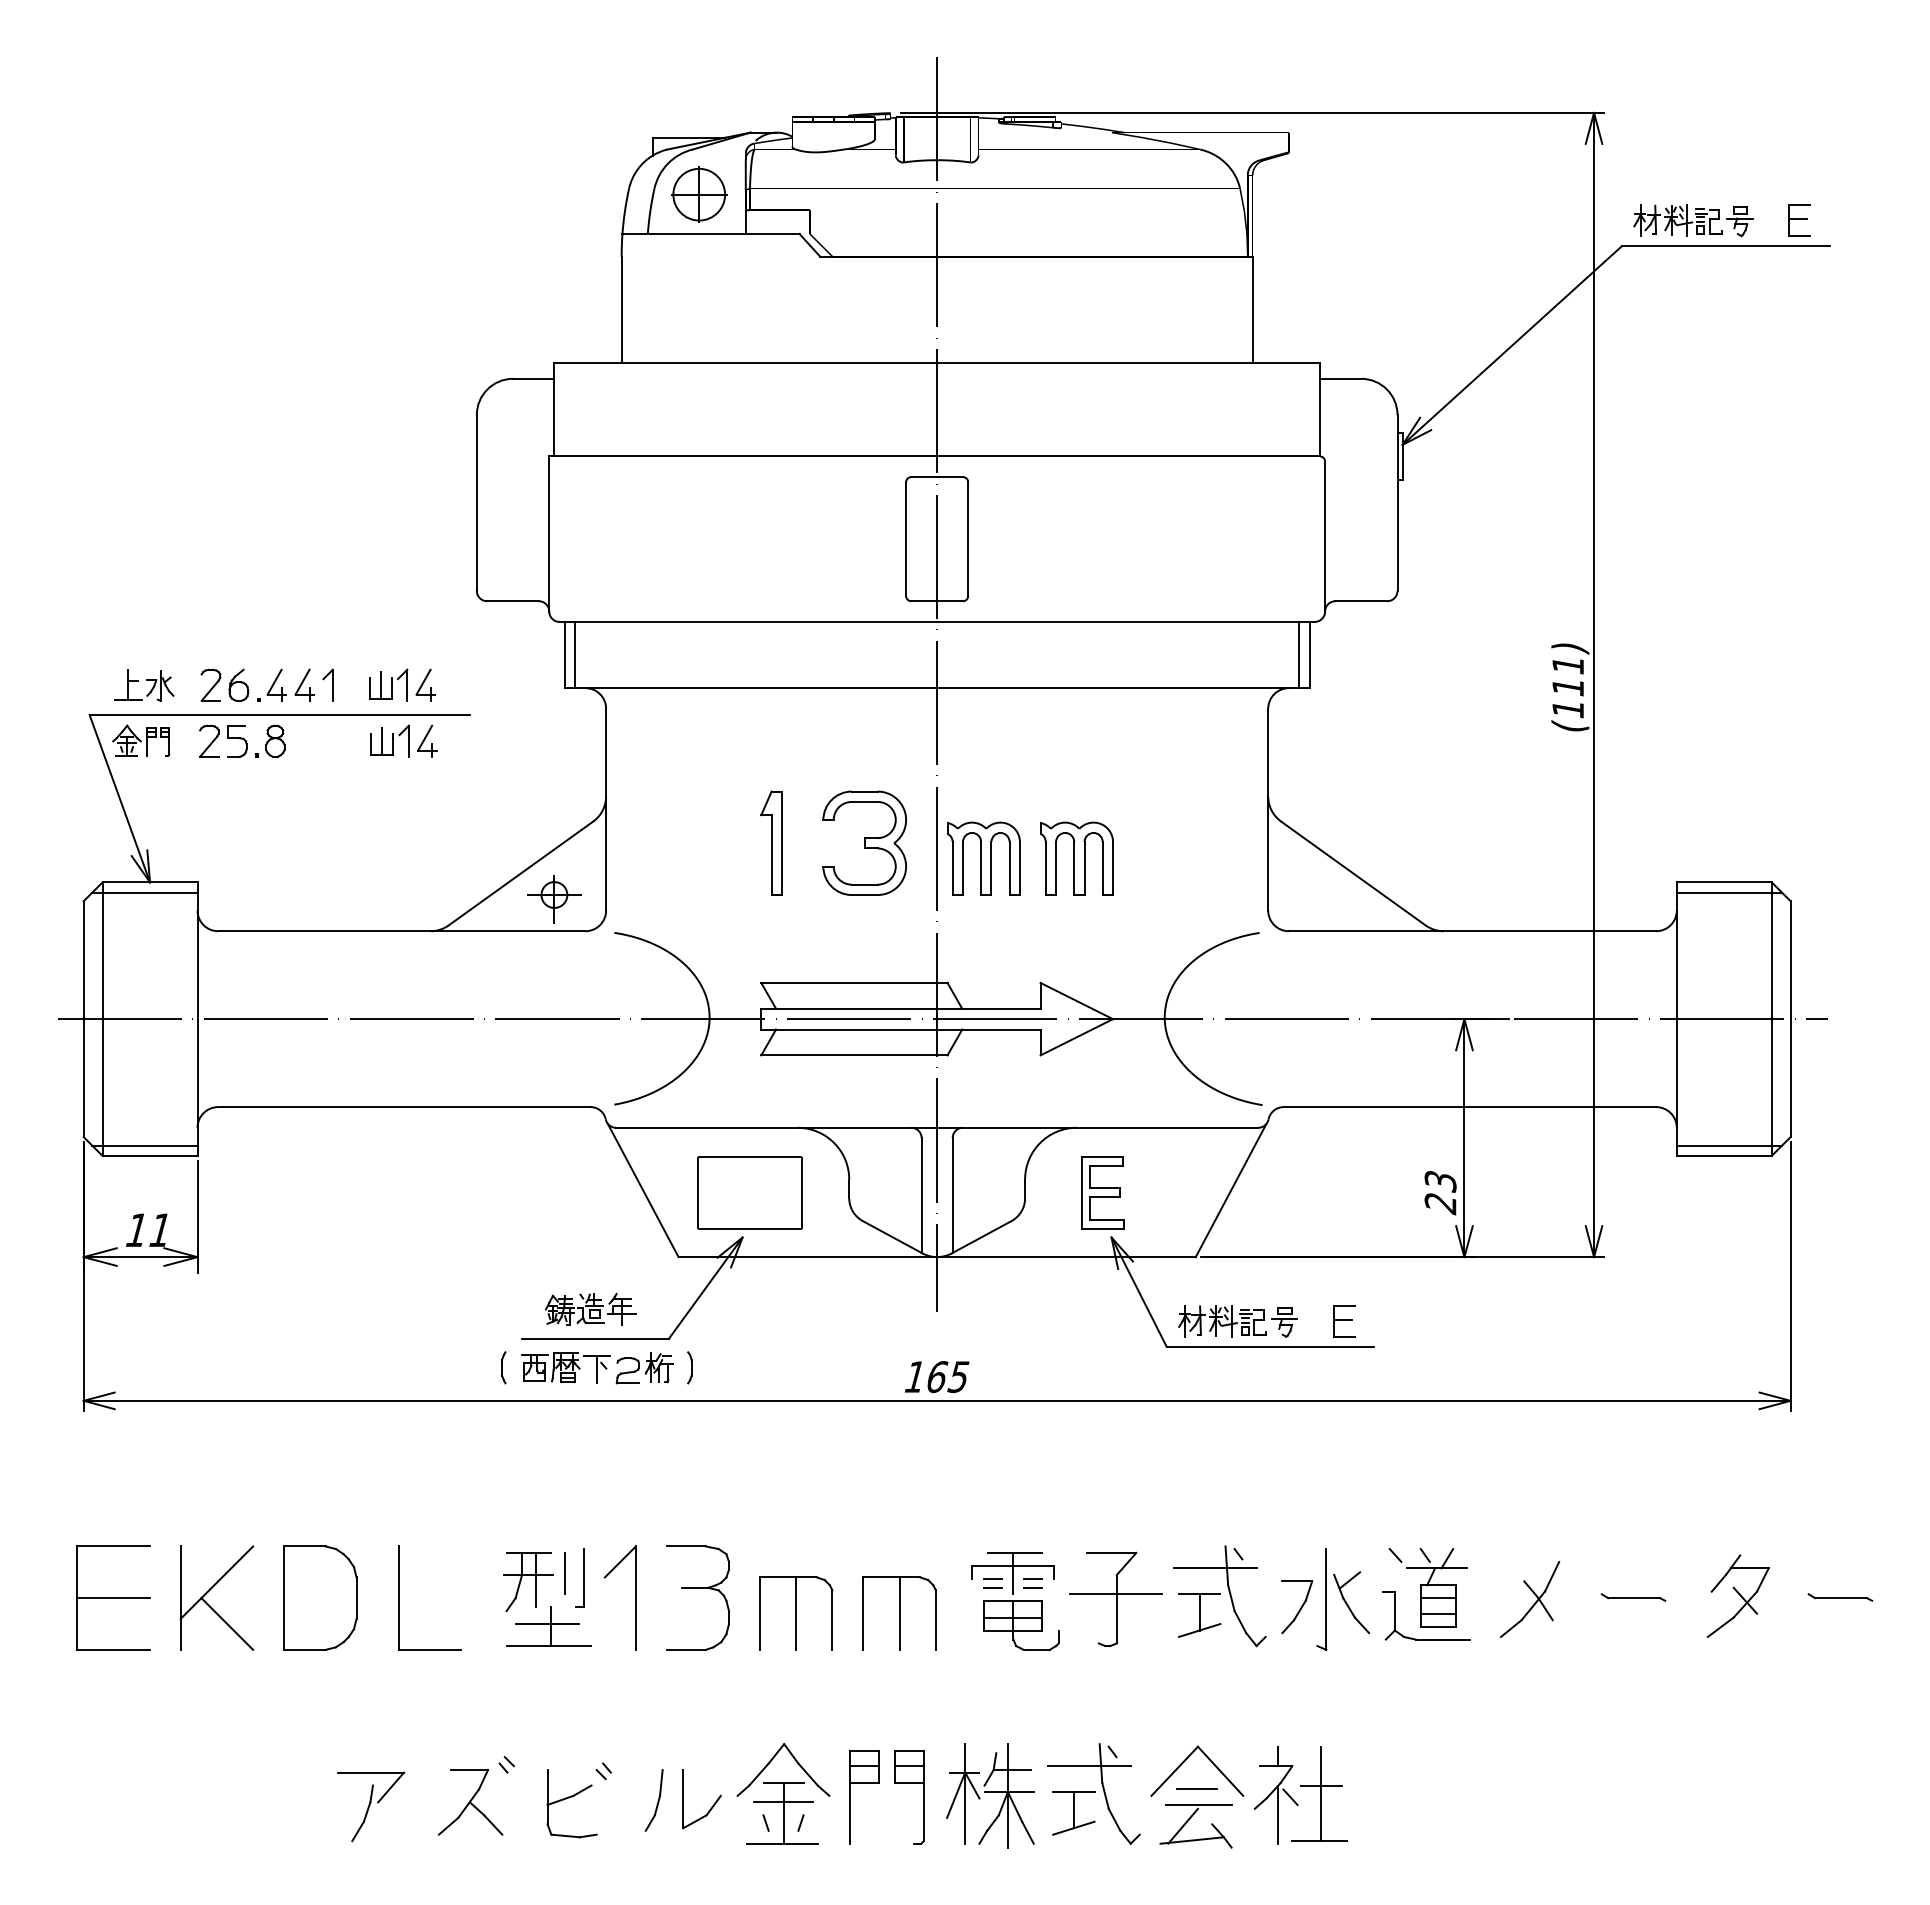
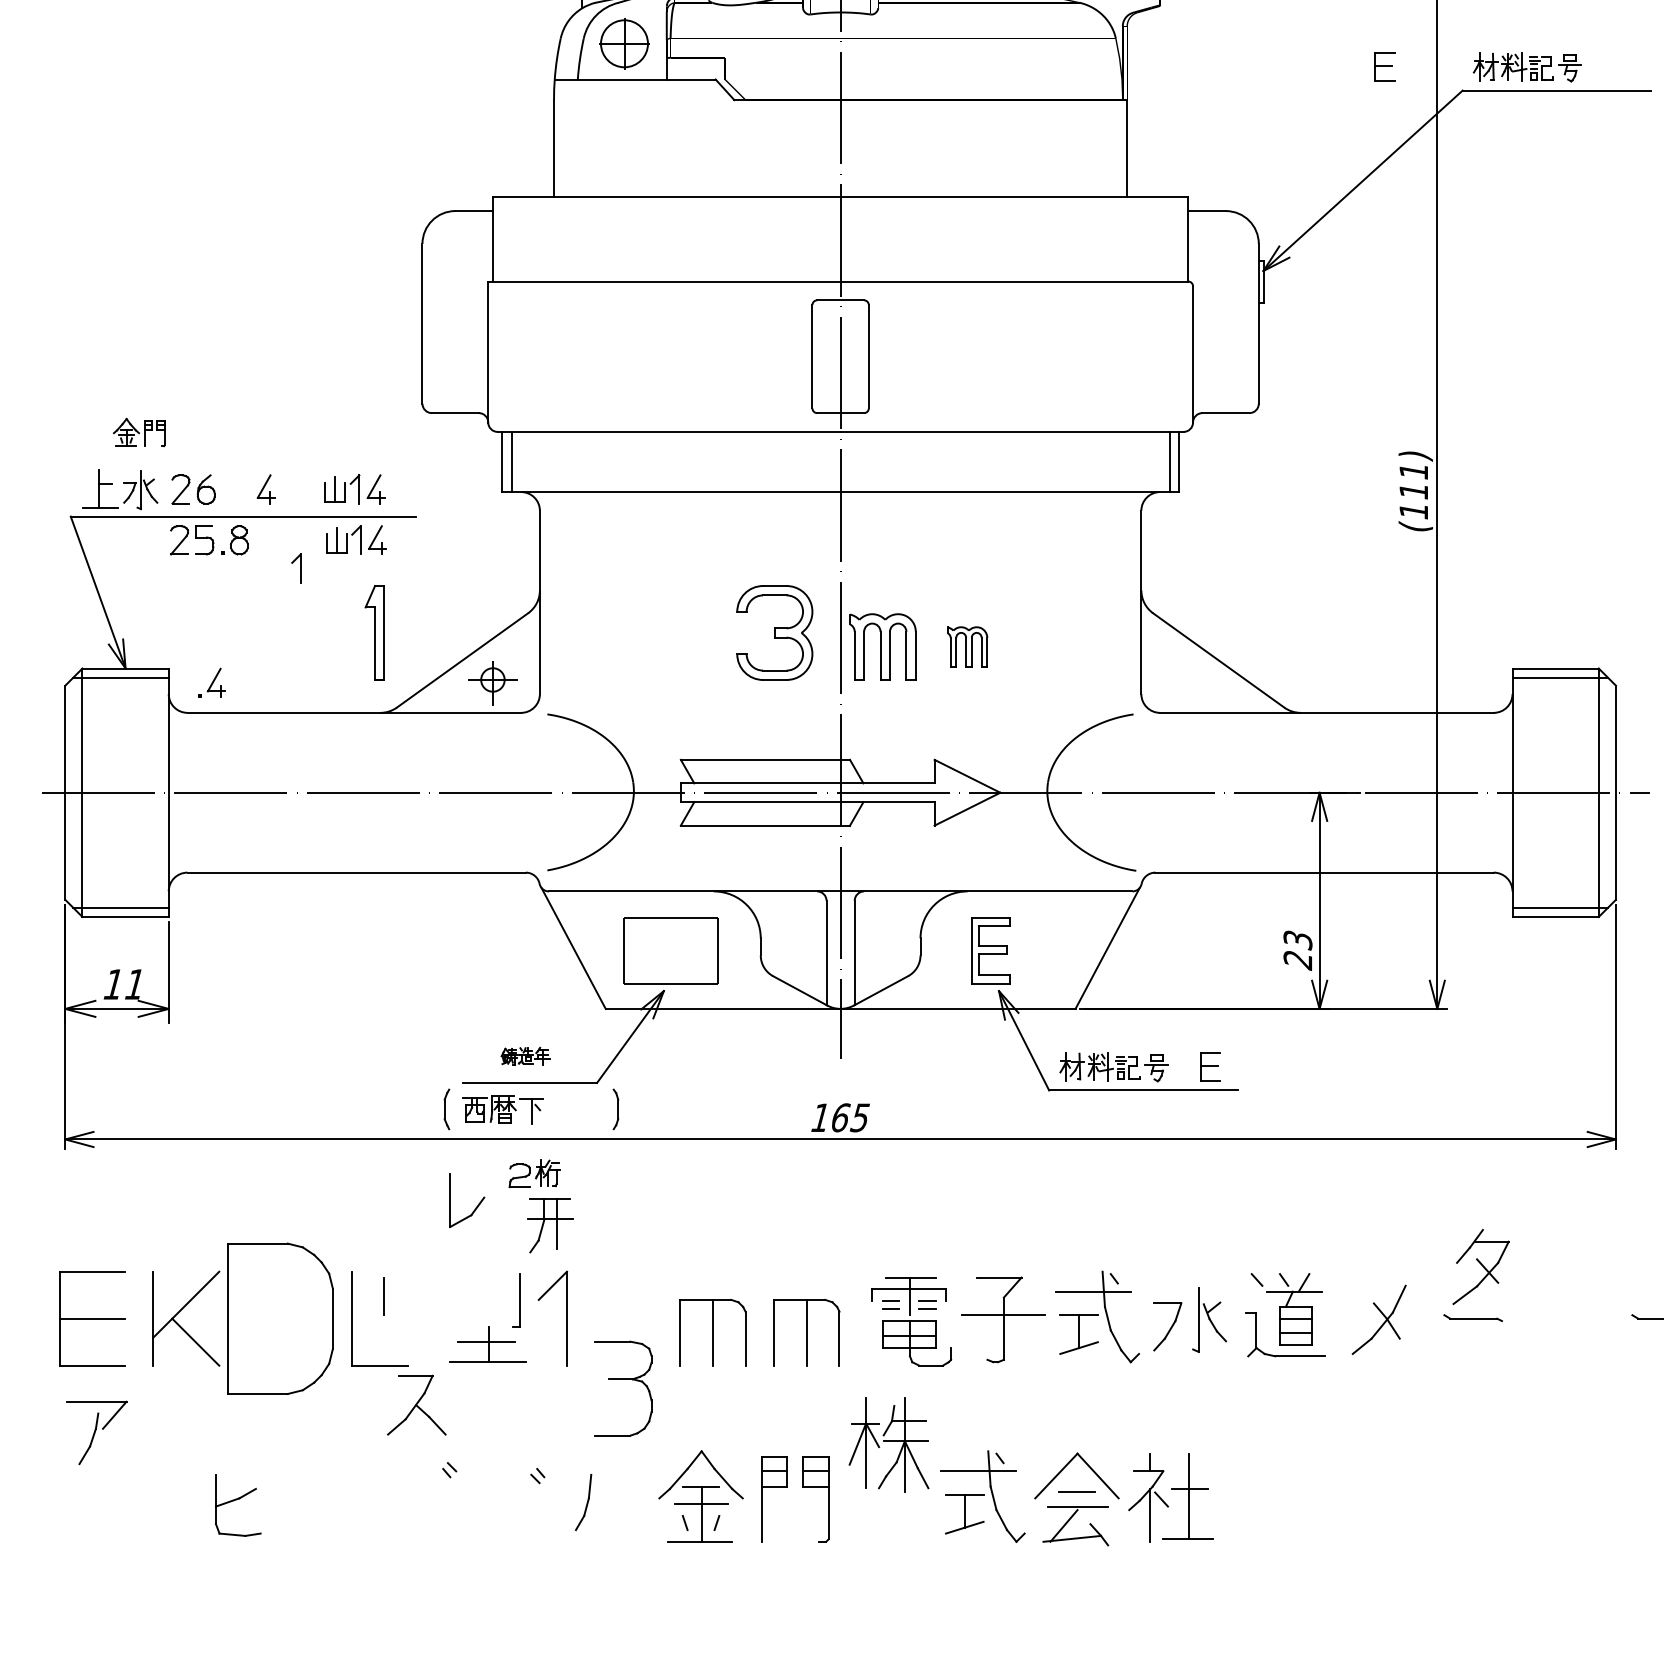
part: (1799, 220) -> (1385, 67), moved
part: (271, 684) -> (211, 682), moved
part: (327, 684) -> (295, 567), moved
part: (144, 685) -> (120, 489), size x1.4
part: (141, 740) -> (139, 432), moved
part: (771, 842) -> (374, 632), moved
part: (1076, 858) -> (967, 646), size x0.6
part: (590, 1308) -> (525, 1055), size x0.6
part: (503, 1367) -> (446, 1109), size x1.4
part: (689, 1367) -> (615, 1109), size x1.4
part: (644, 1368) -> (534, 1173), moved
line: (564, 1573) -> (384, 1296), moved
part: (528, 1575) -> (550, 1220), moved
part: (697, 1588) -> (622, 1379), moved
part: (1737, 1595) -> (1480, 1266), moved
part: (320, 1597) -> (280, 1318), size x1.6
part: (1343, 1599) -> (1209, 1319), size x0.7
part: (990, 1795) -> (889, 1444), moved
part: (470, 1802) -> (416, 1405), moved
part: (571, 1803) -> (237, 1505), moved
part: (371, 1806) -> (96, 1432), moved
part: (711, 1806) -> (475, 1207), moved

